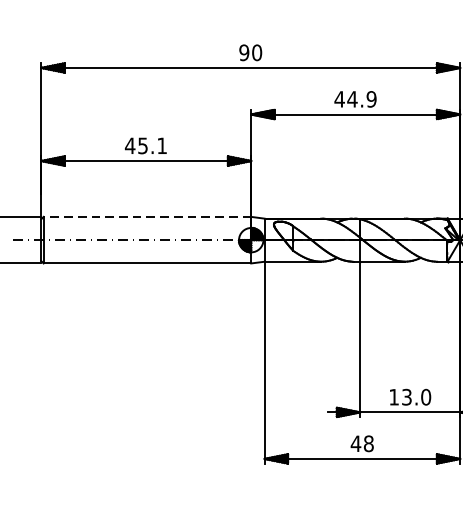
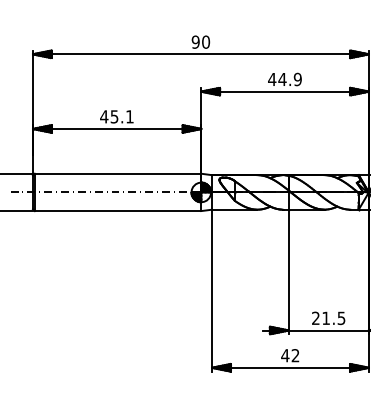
line: (146, 216) -> (117, 173), dashed -> solid
text: (409, 397) -> (328, 318), 13.0 -> 21.5
text: (368, 443) -> (295, 355), 48 -> 42

